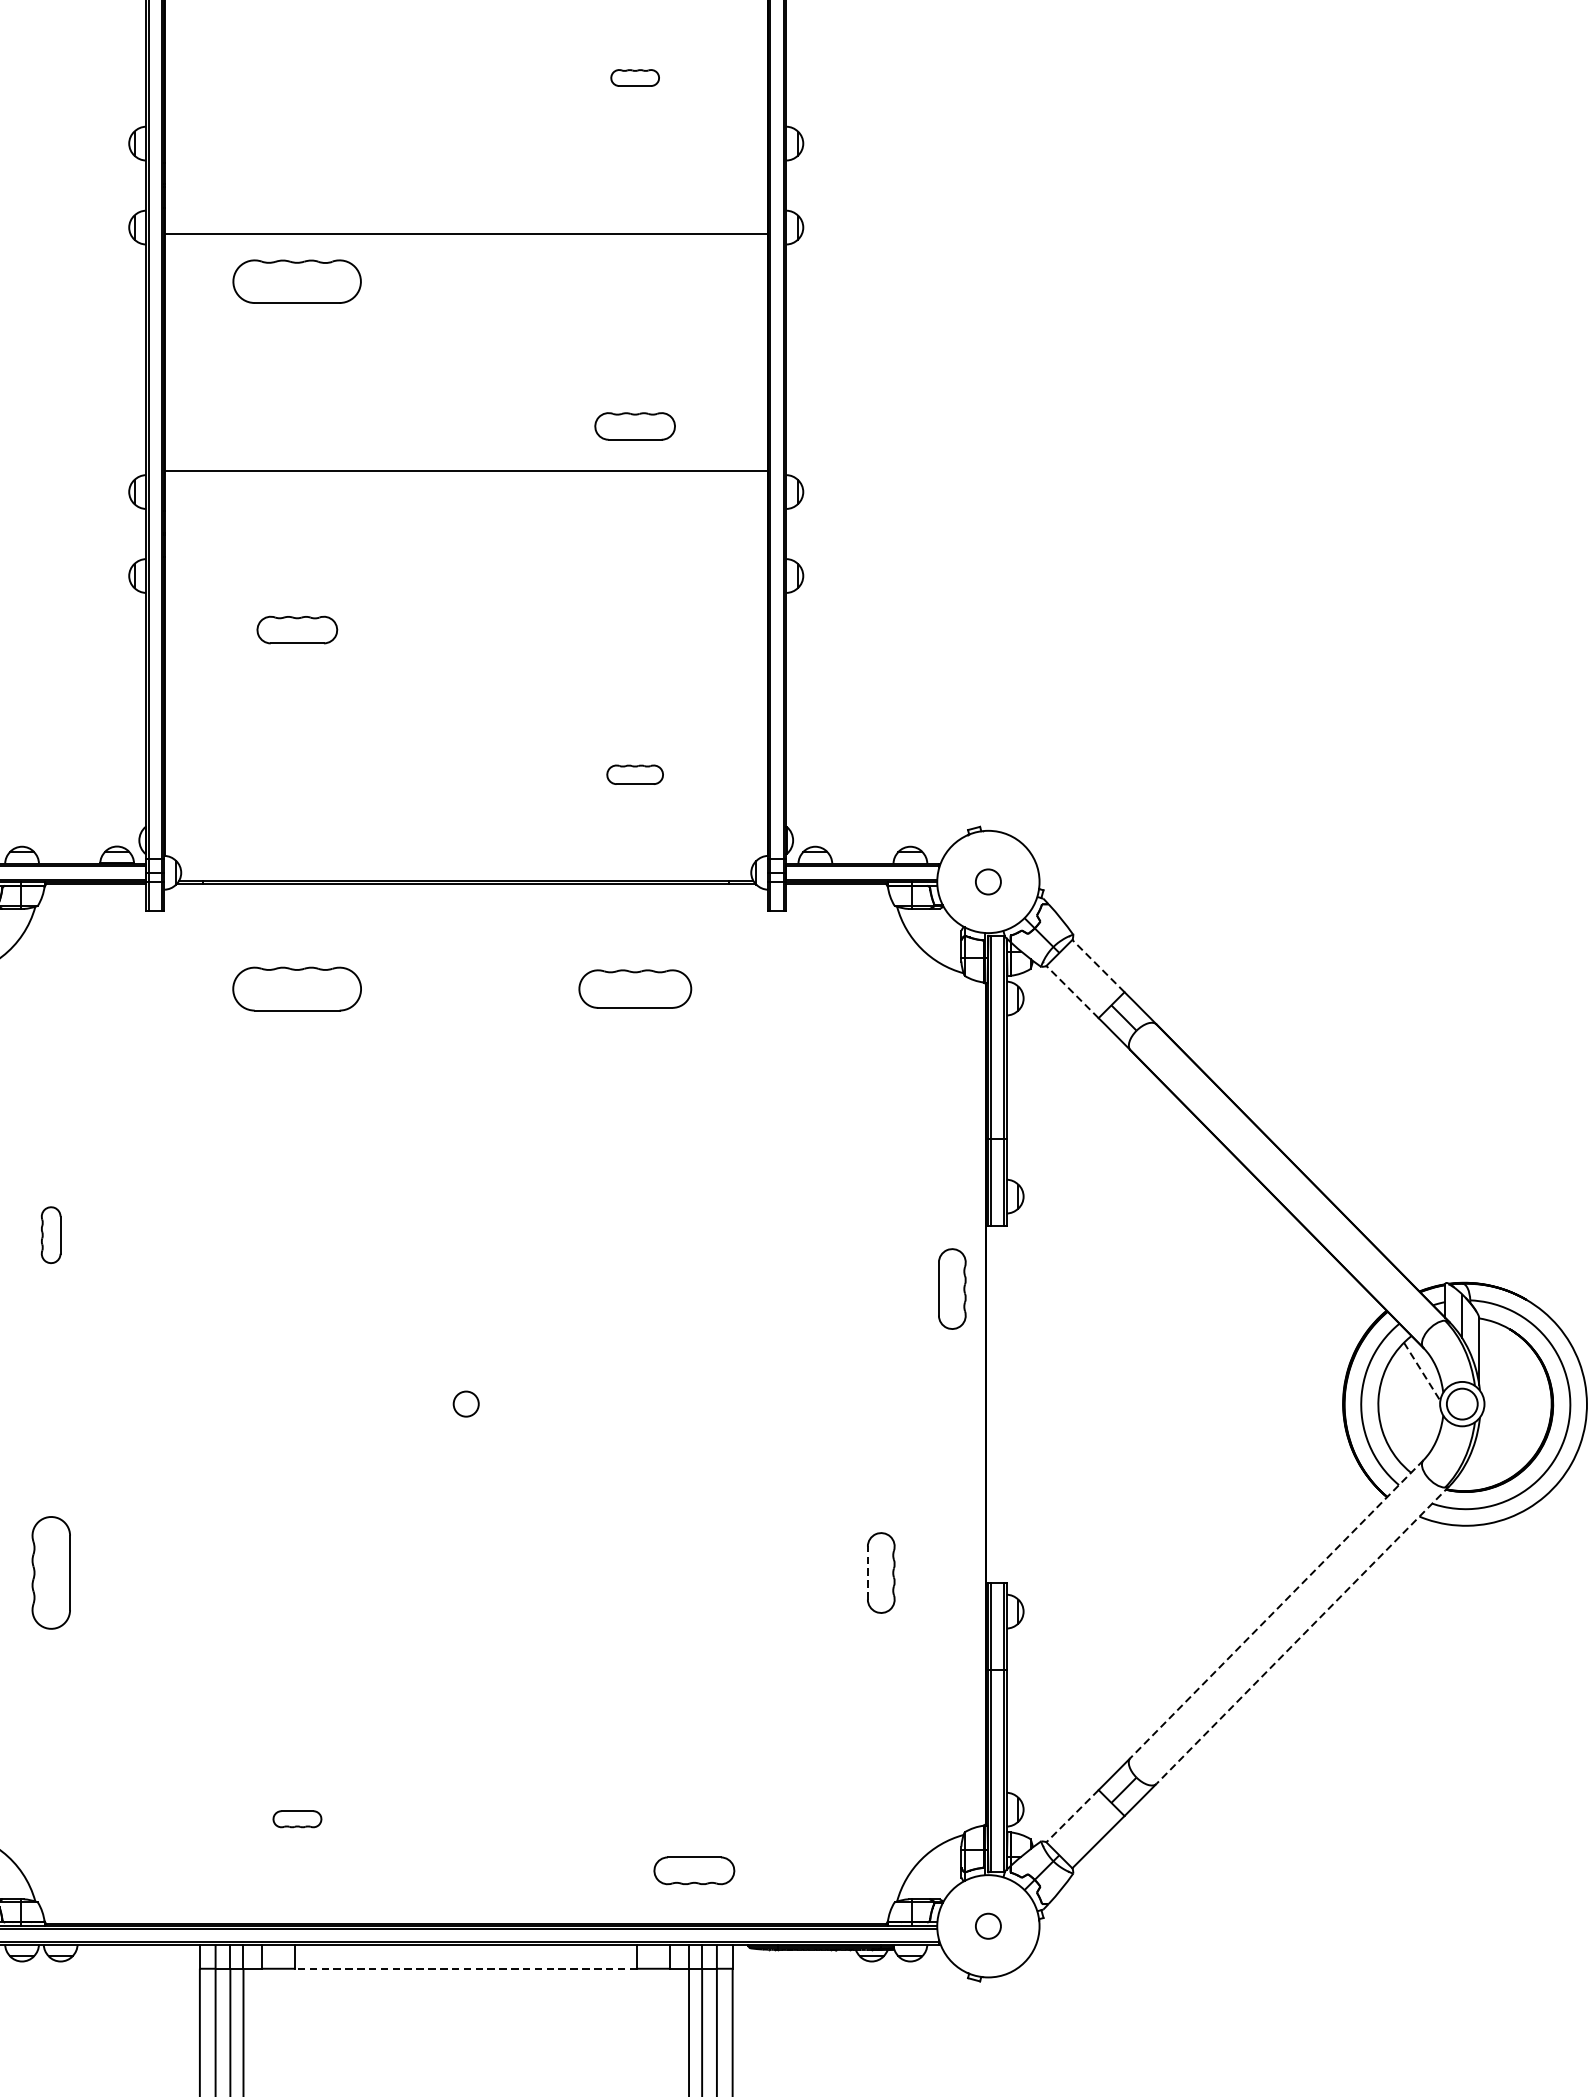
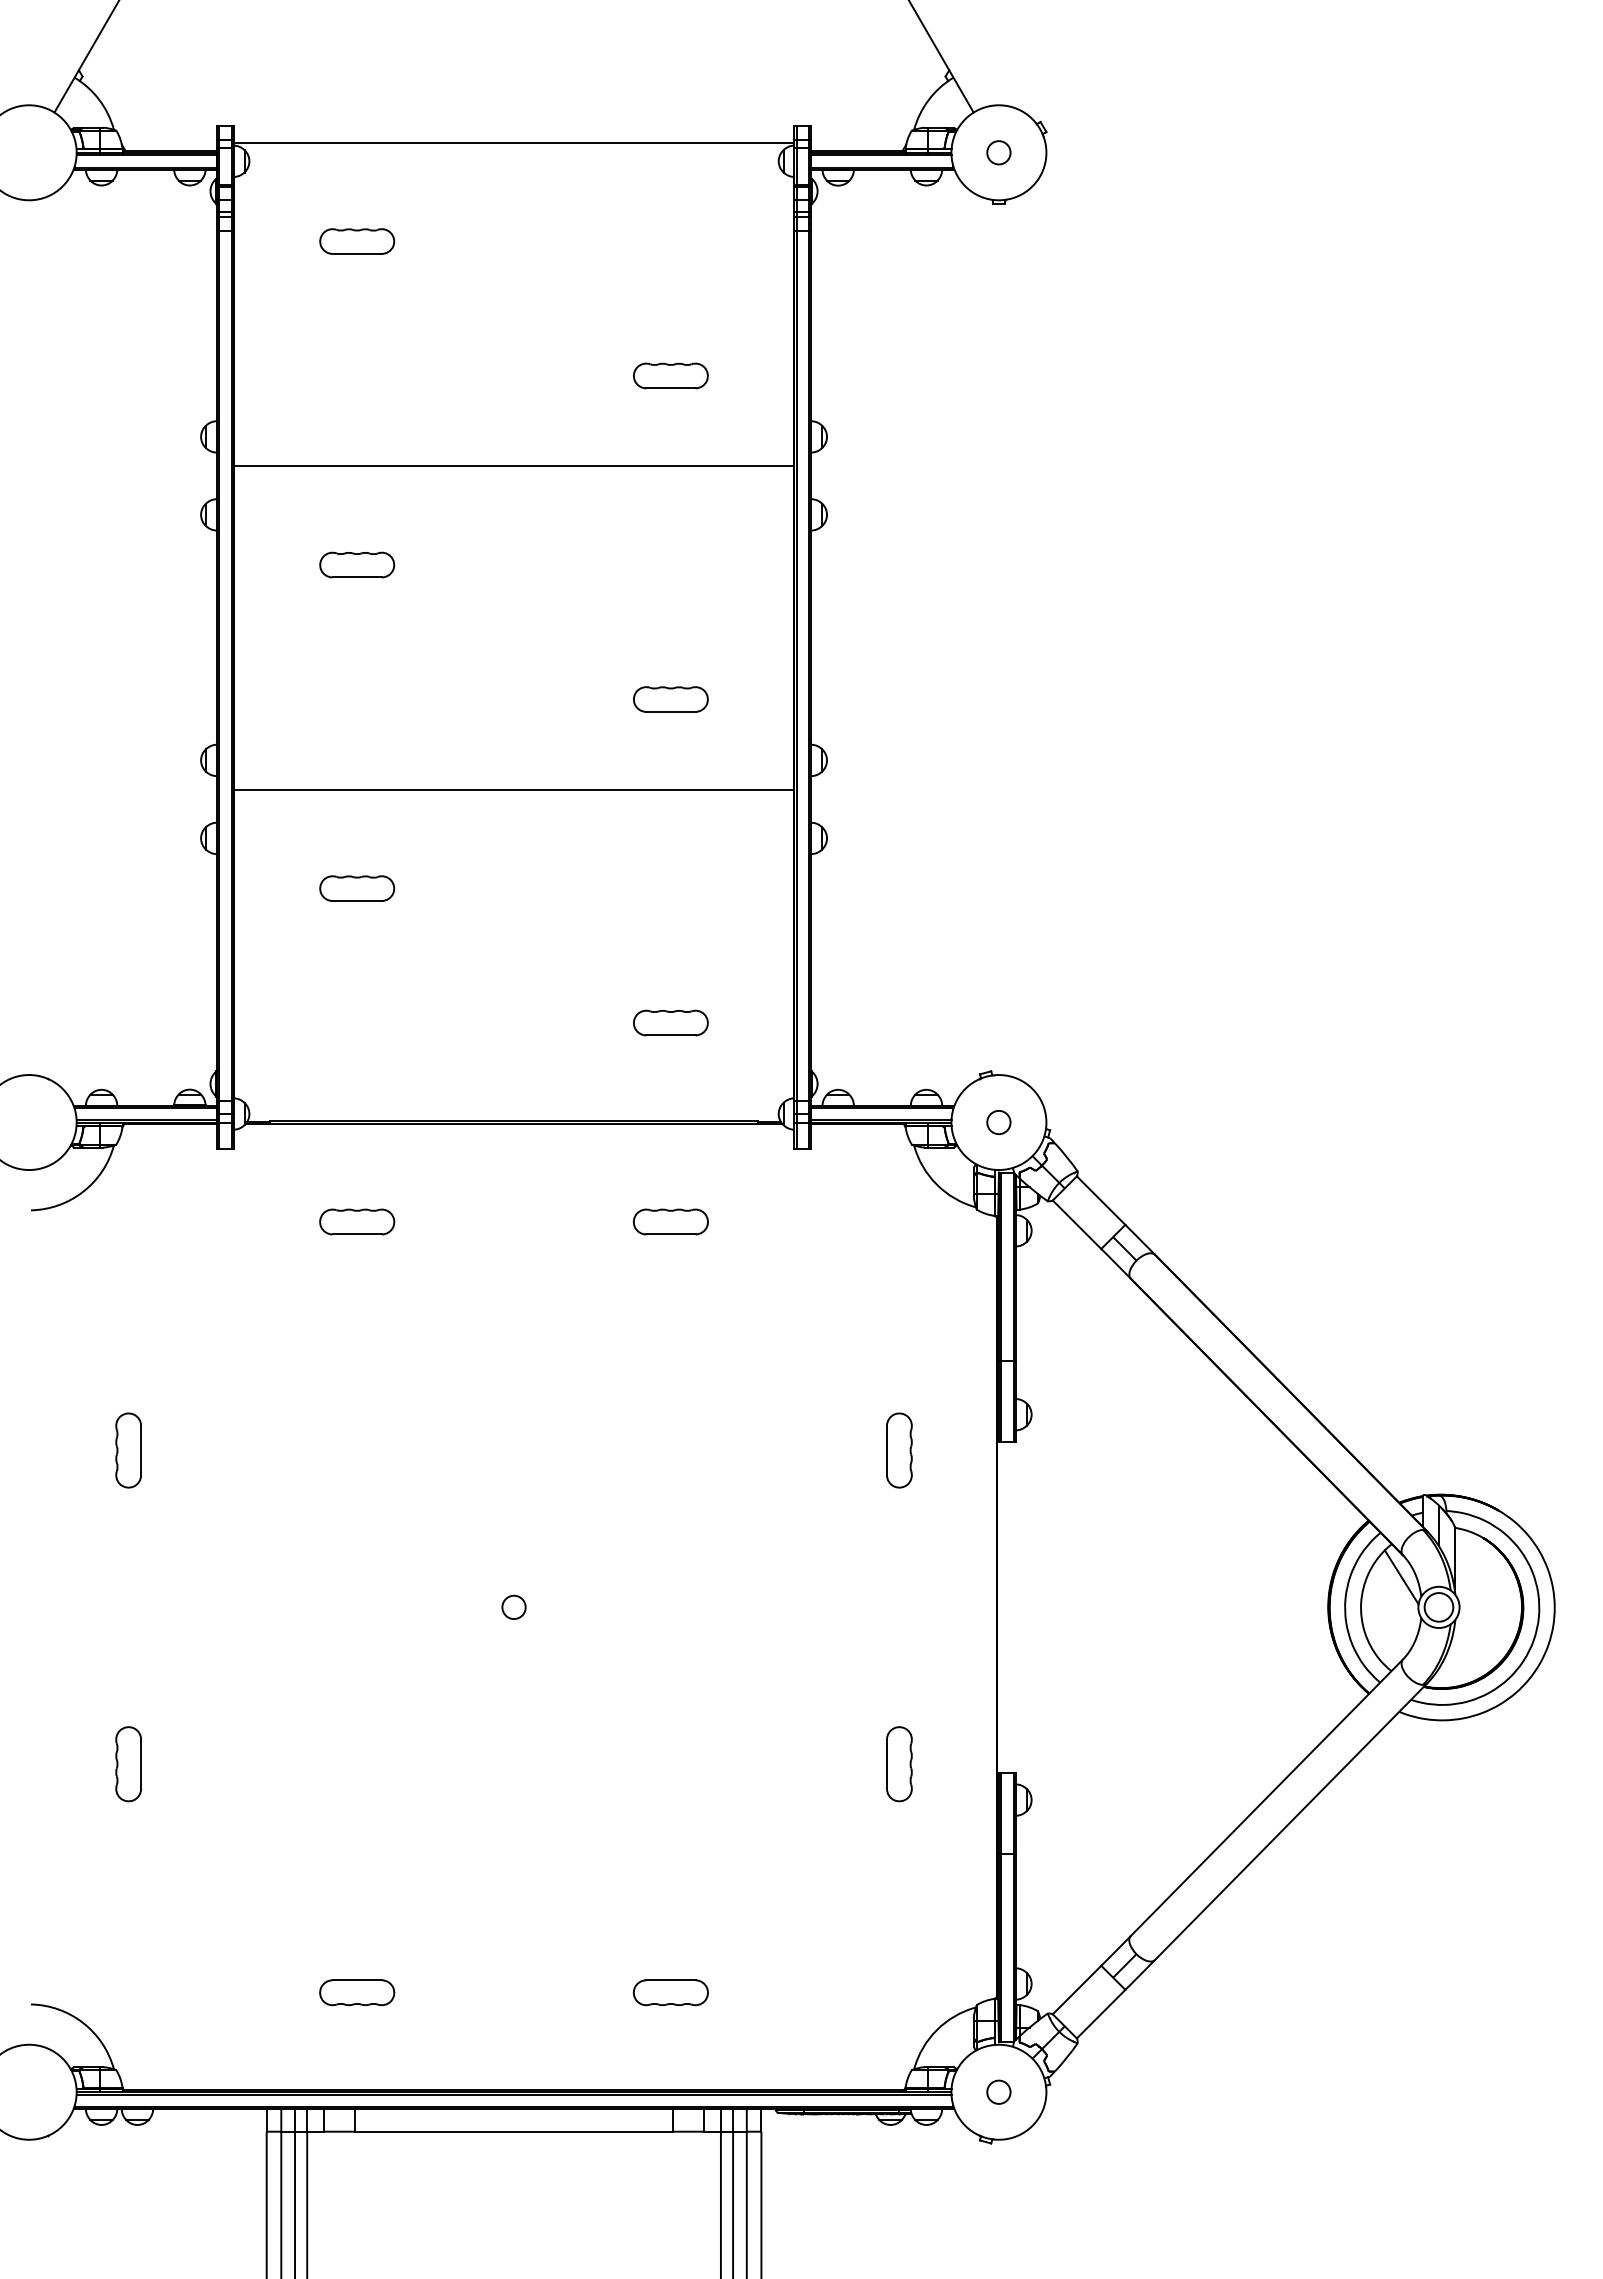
part: (634, 77) -> (670, 375), size x1.67
line: (465, 233) -> (513, 466), moved
part: (297, 281) -> (357, 564), size x0.62
line: (465, 471) -> (513, 790), moved
part: (634, 774) -> (670, 1022), size x1.43
line: (1097, 965) -> (1100, 1200), dashed -> solid
part: (297, 988) -> (357, 1221), size x0.62
part: (634, 988) -> (670, 1221), size x0.71
line: (1071, 991) -> (1076, 1224), dashed -> solid
part: (51, 1235) -> (128, 1450), size x1.43
part: (952, 1289) -> (899, 1450), moved
line: (1421, 1371) -> (1401, 1577), dashed -> solid
part: (51, 1573) -> (128, 1764), size x0.71
line: (867, 1573) -> (886, 1764), dashed -> solid
line: (1276, 1609) -> (1266, 1798), dashed -> solid
line: (1302, 1635) -> (1290, 1822), dashed -> solid
line: (1071, 1816) -> (1076, 1990), dashed -> solid
part: (297, 1818) -> (357, 1992), size x1.67
part: (693, 1870) -> (670, 1992), moved
line: (466, 1968) -> (514, 2131), dashed -> solid

